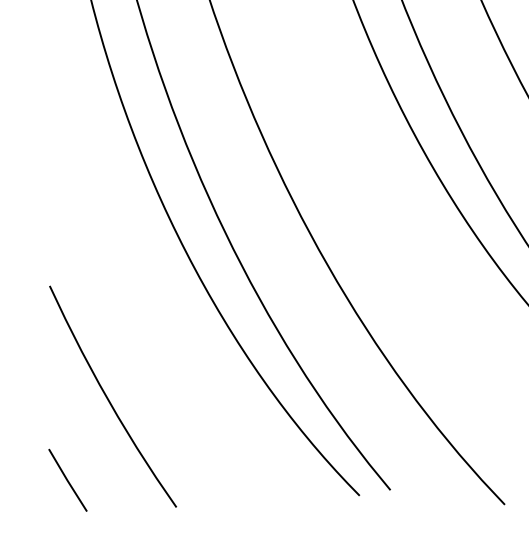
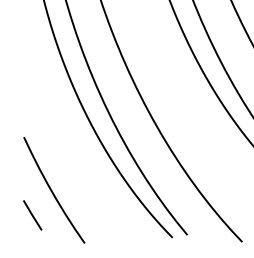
line: (67, 480) -> (32, 215), moved

